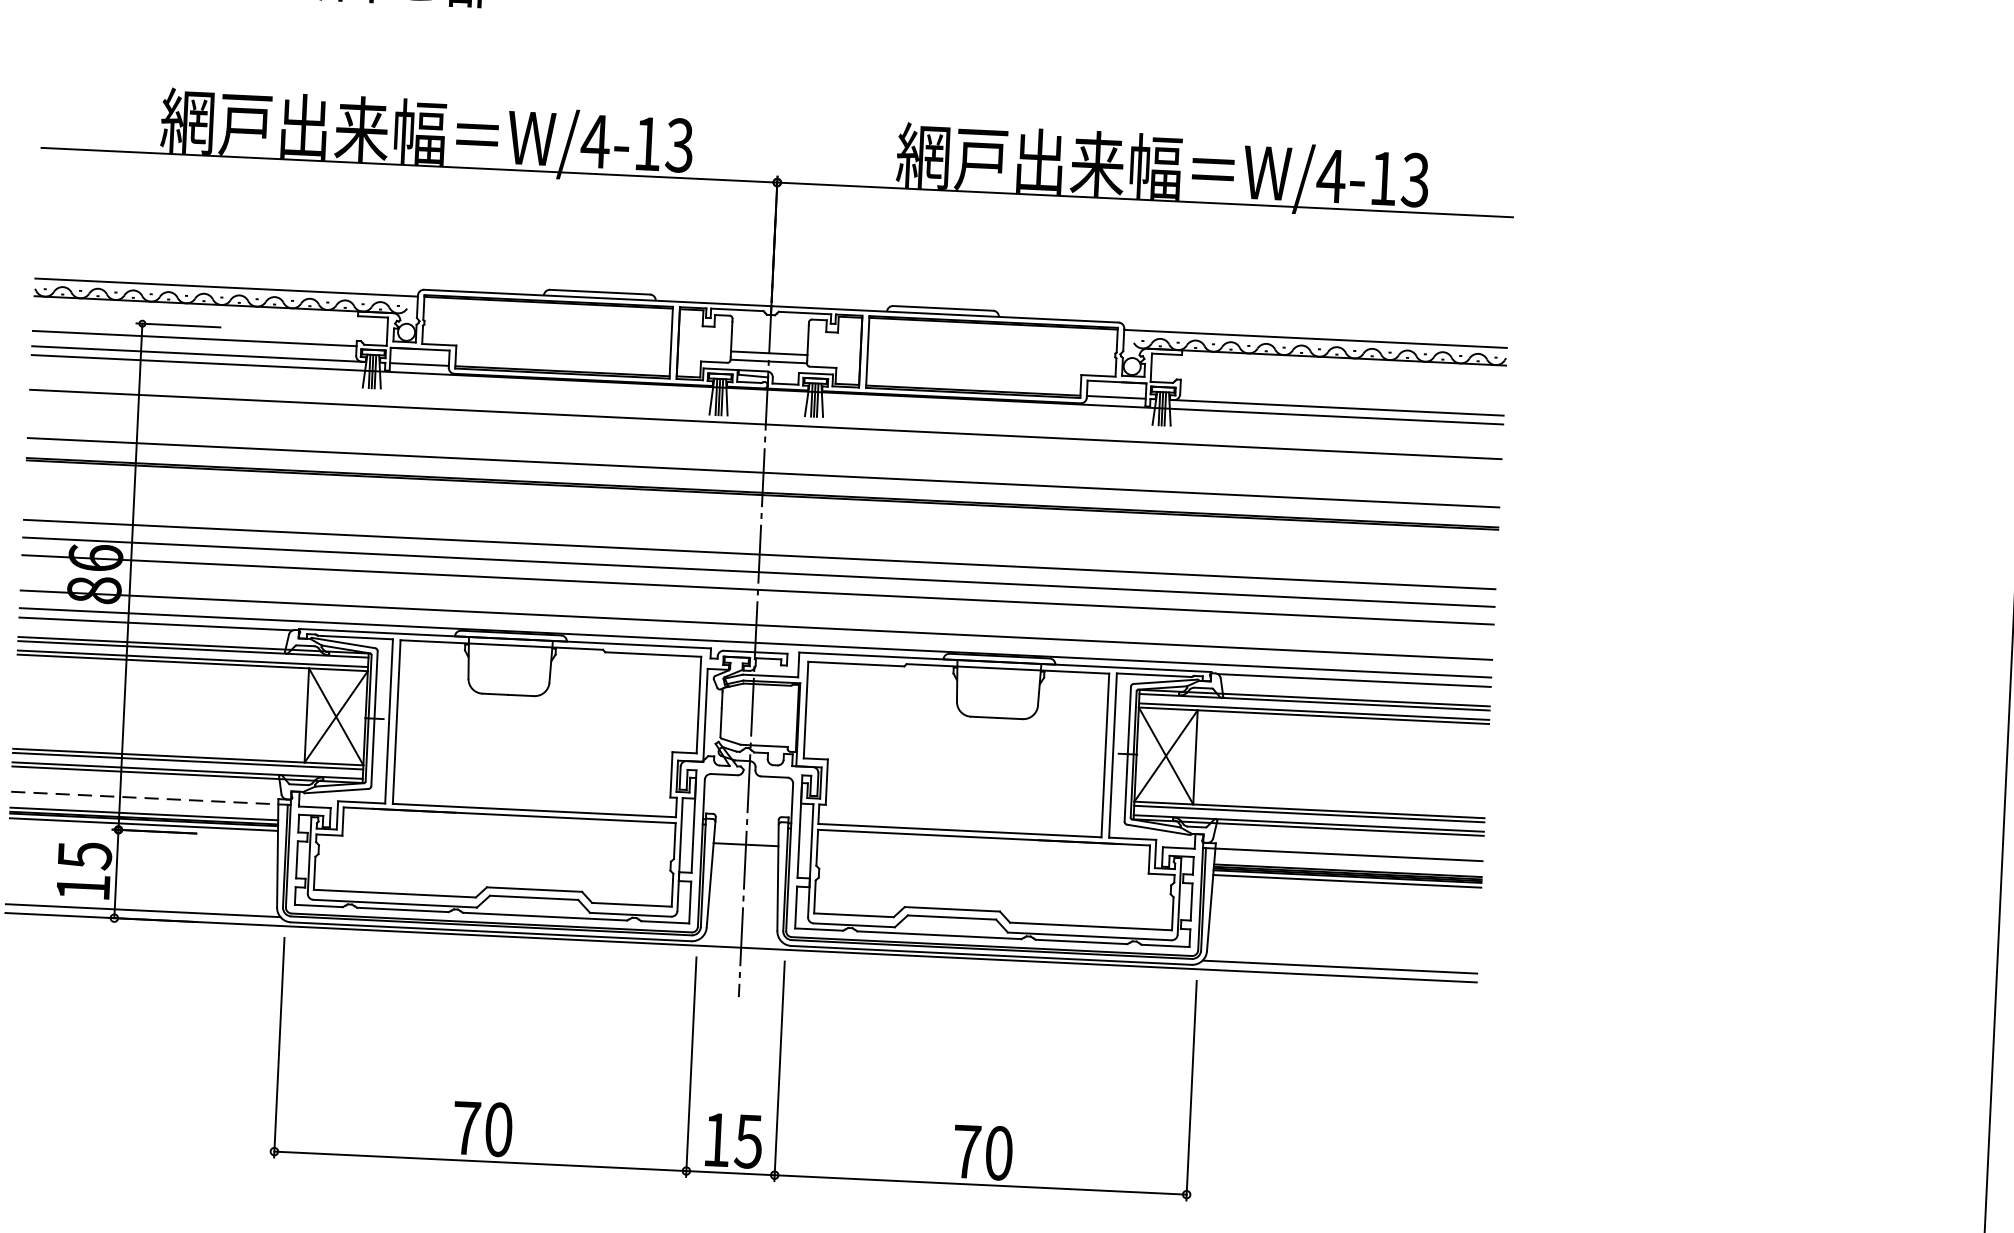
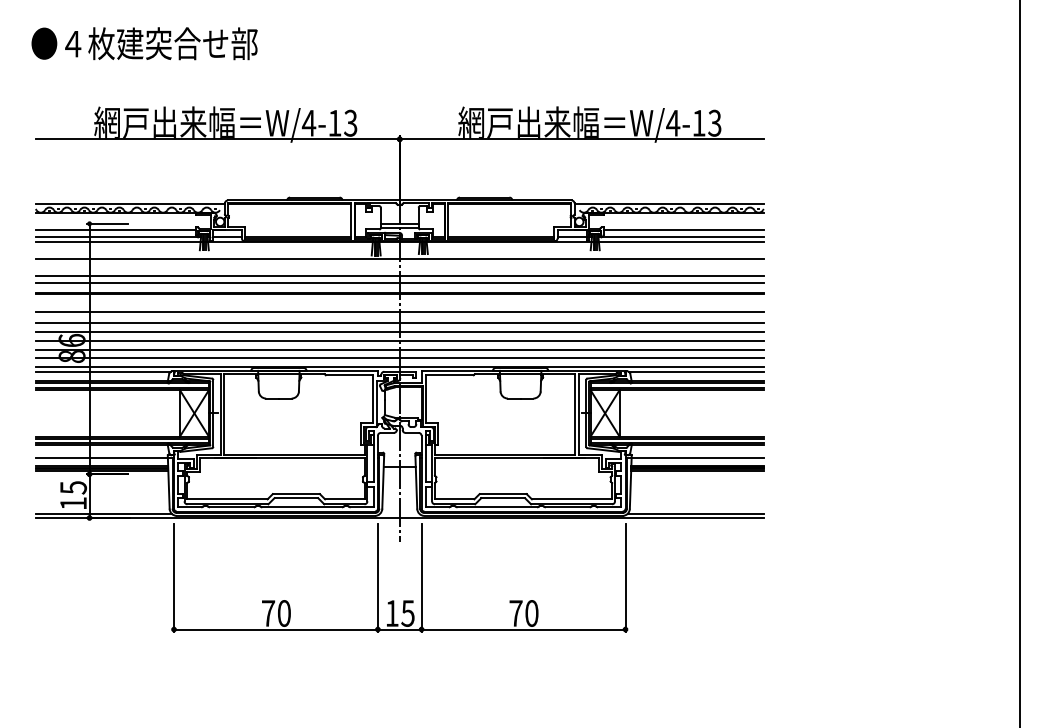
line: (1341, 391) -> (683, 229), added
line: (763, 457) -> (399, 275), added
line: (760, 532) -> (399, 312), added
line: (756, 607) -> (399, 349), added
line: (146, 797) -> (102, 457), dashed -> solid

